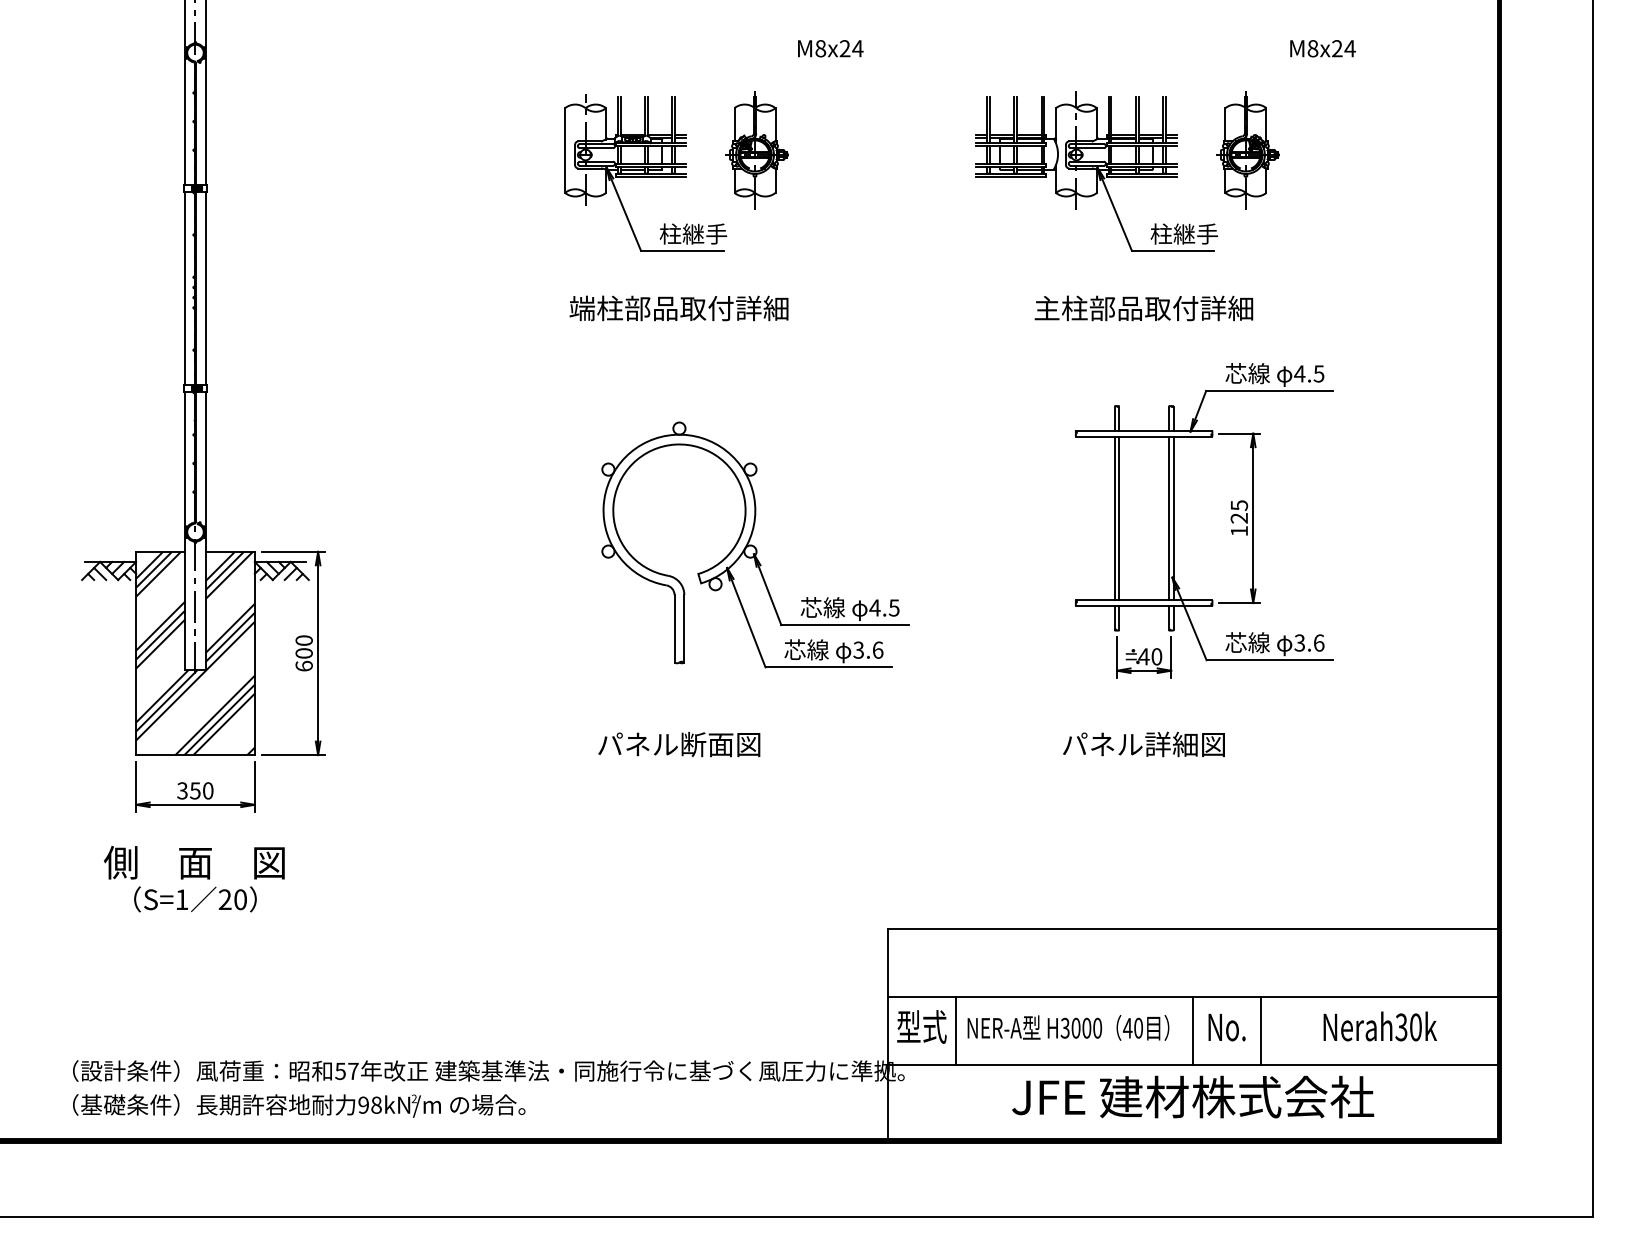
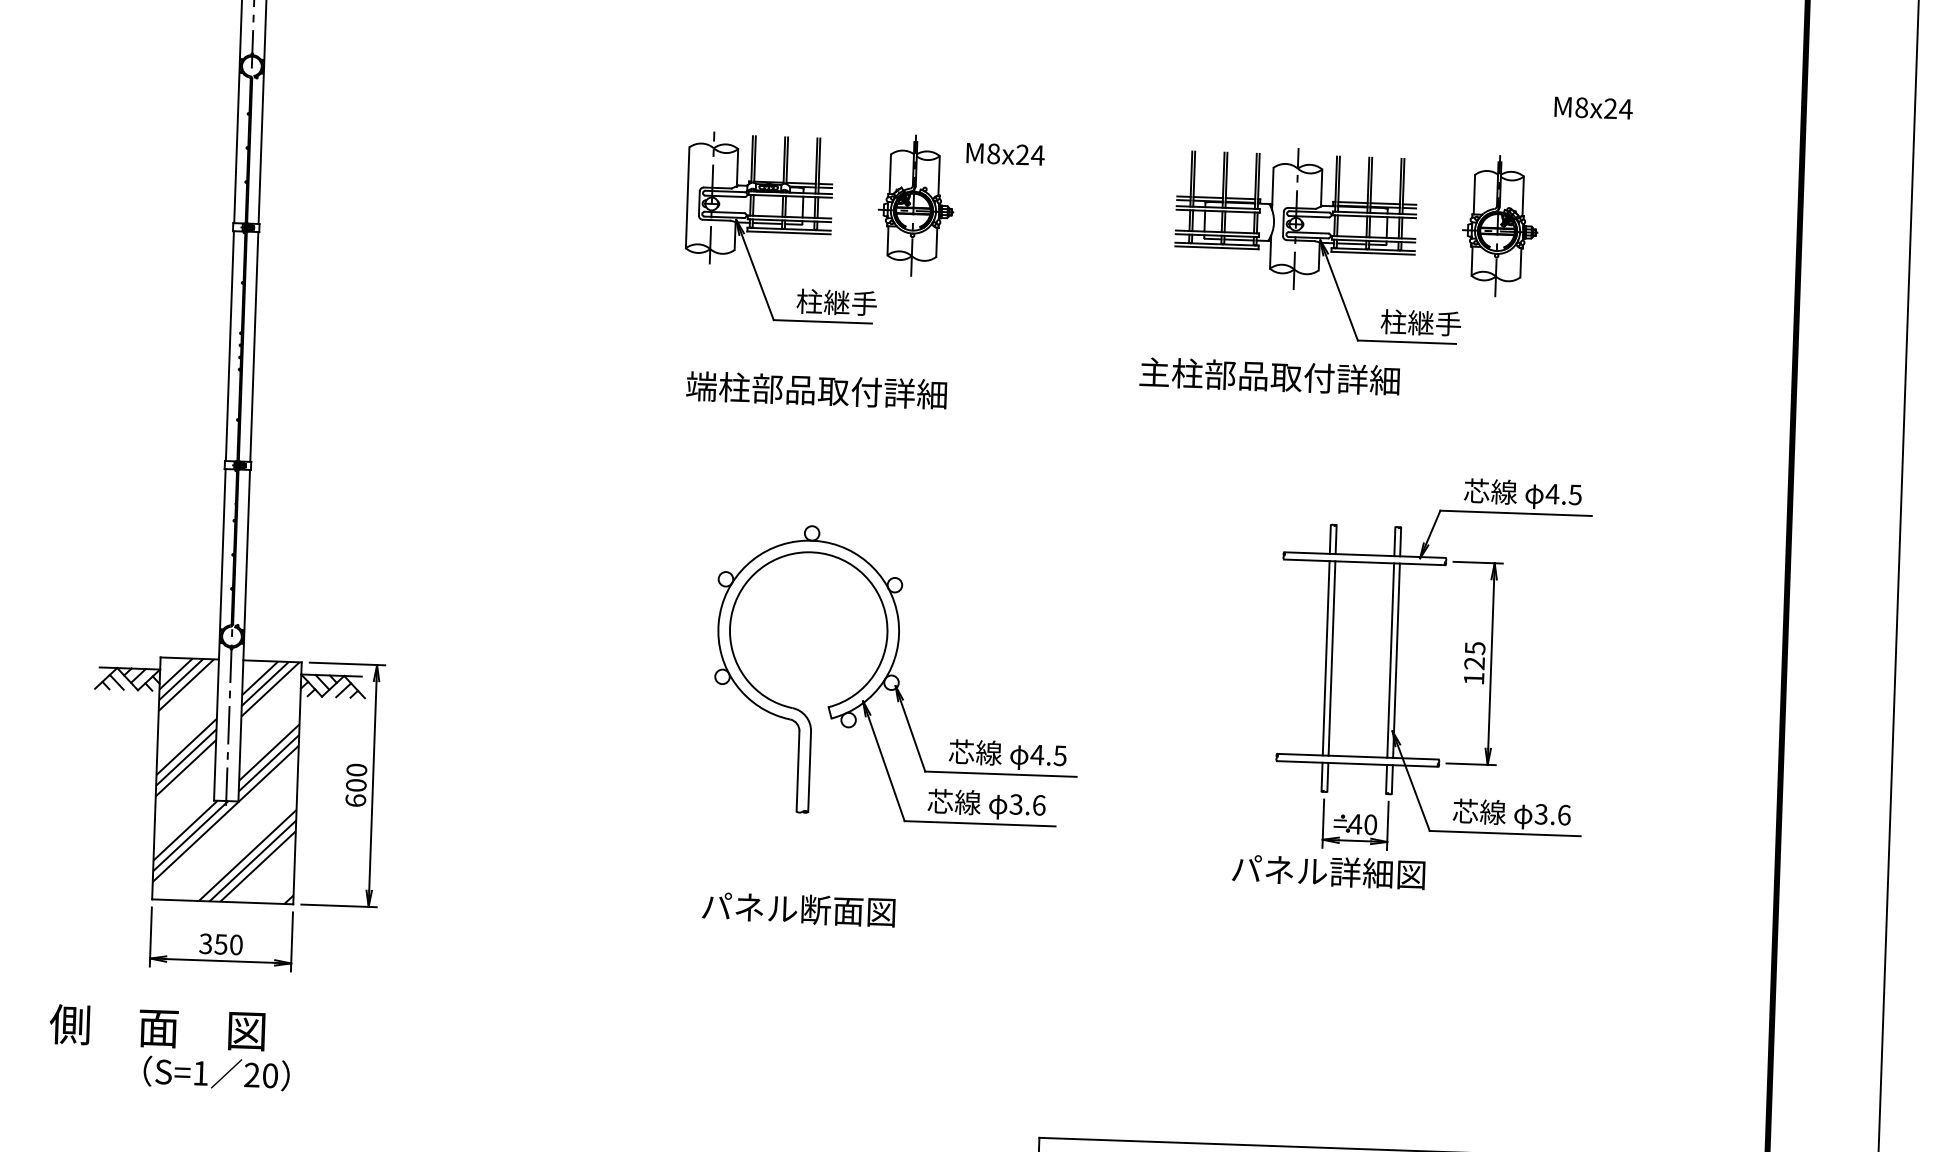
text: (830, 48) -> (1005, 154), moved
text: (1143, 308) -> (1269, 376), moved
text: (1143, 744) -> (1328, 871), moved
text: (194, 862) -> (157, 1027), moved

